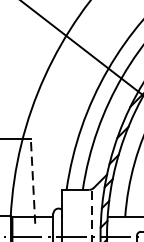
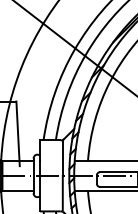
line: (33, 180) -> (18, 133), dashed -> solid
line: (91, 214) -> (62, 159), dashed -> solid

